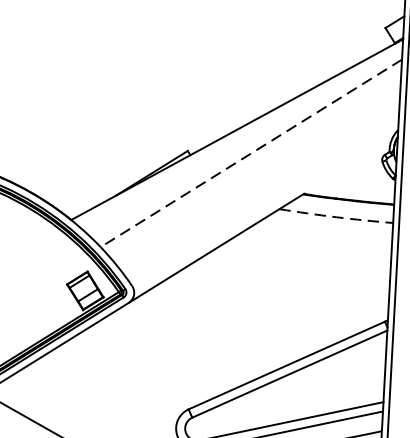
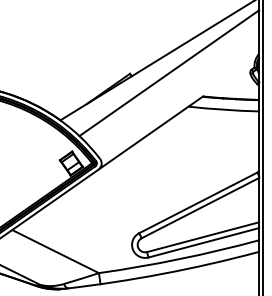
line: (251, 153) -> (169, 73), dashed -> solid
arc: (335, 216) -> (223, 109), dashed -> solid

